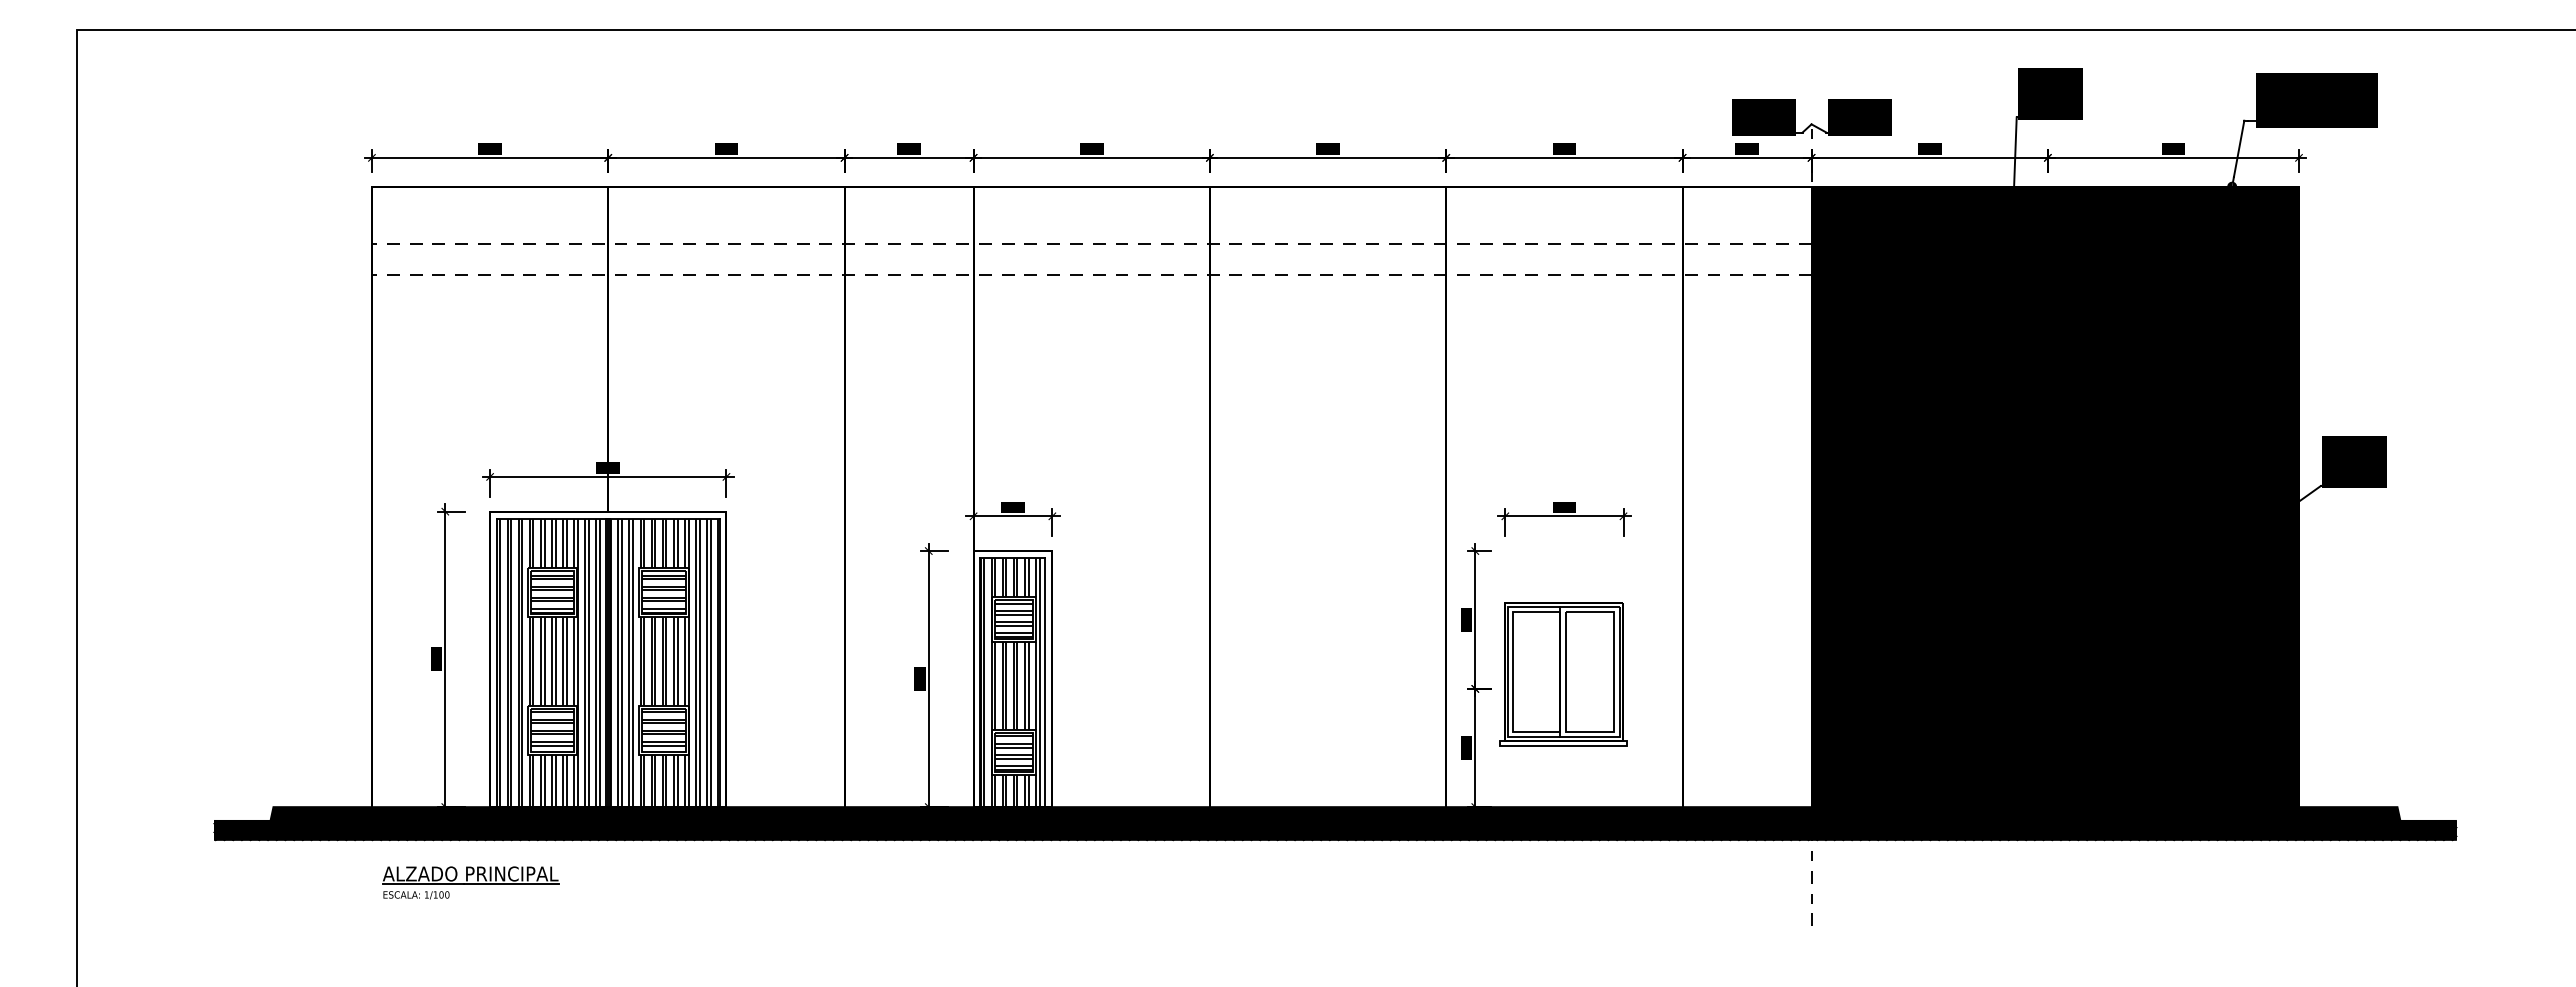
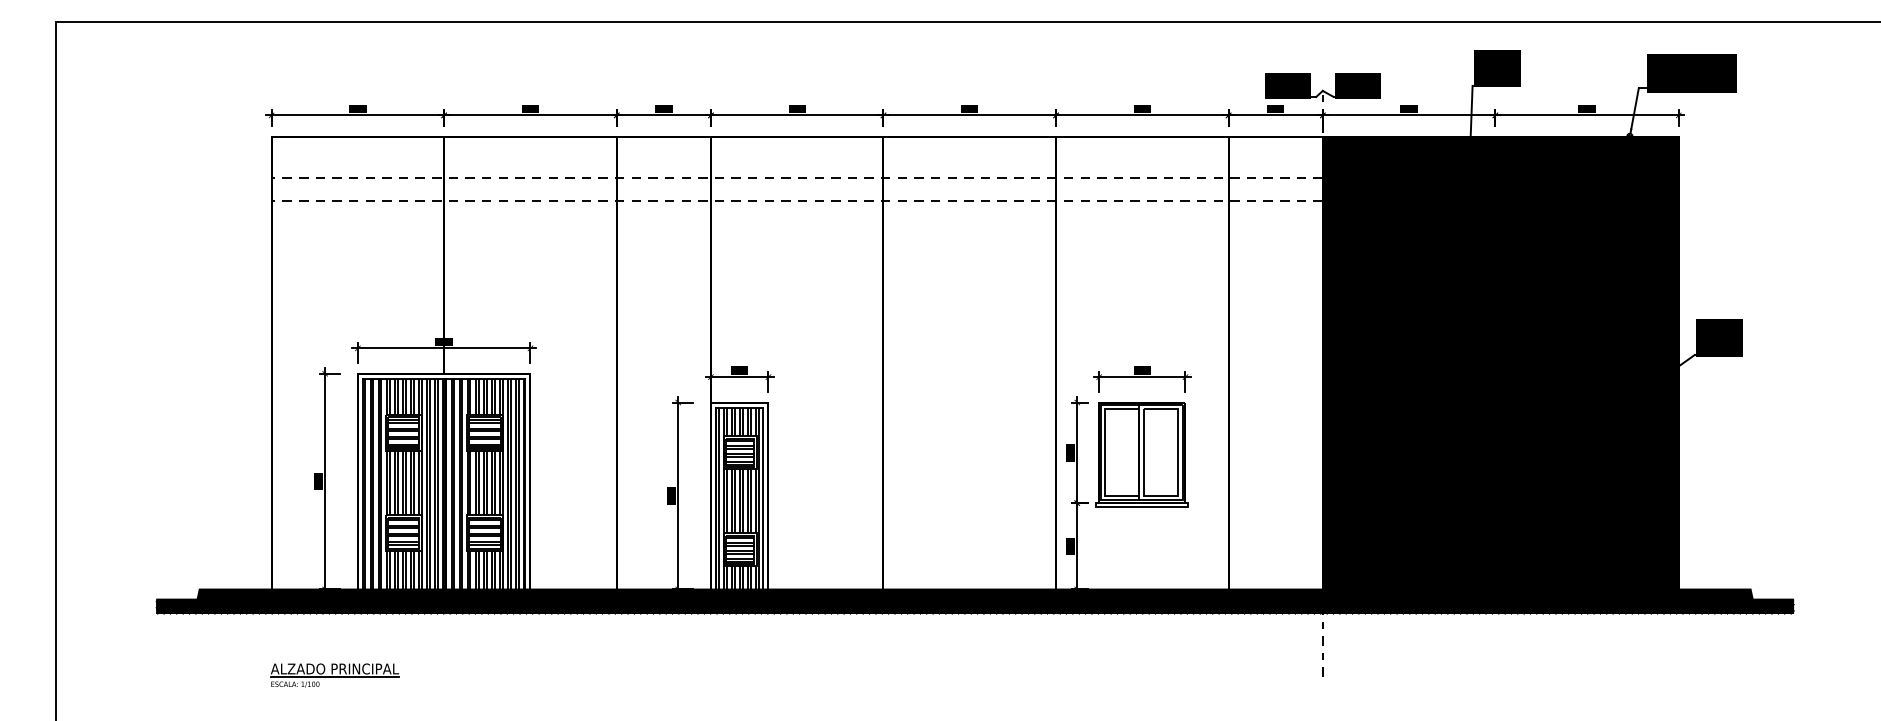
part: (1563, 674) -> (1141, 454), moved
part: (470, 882) -> (334, 675), moved

